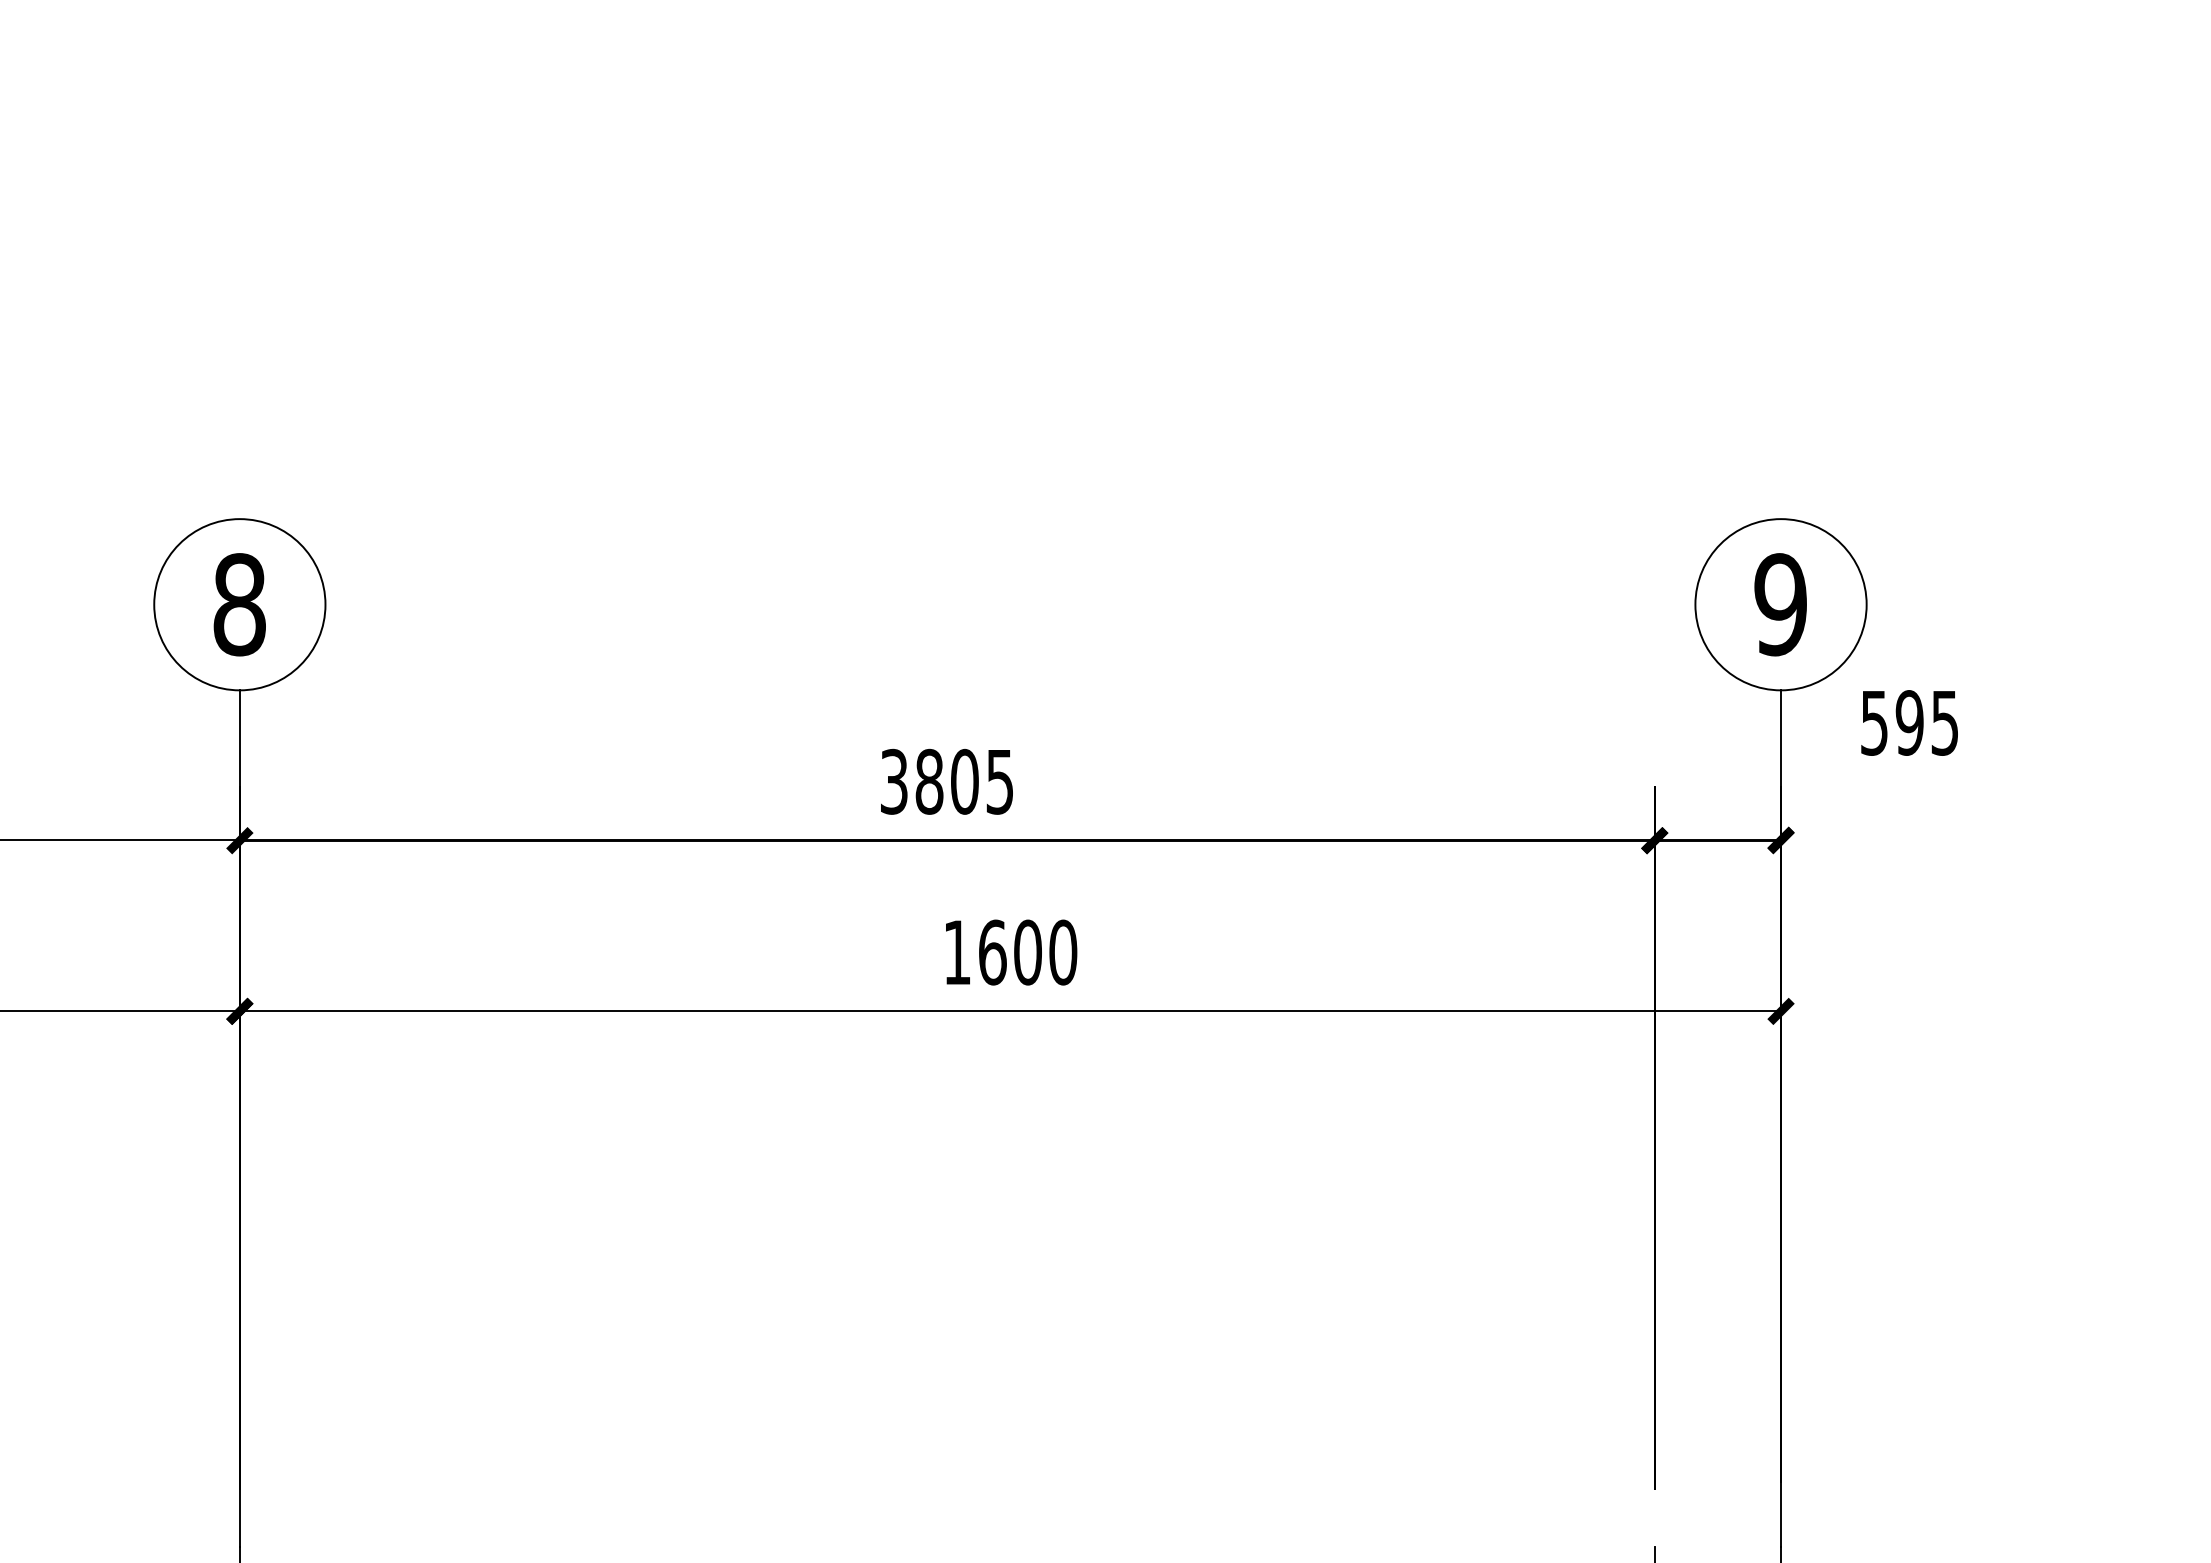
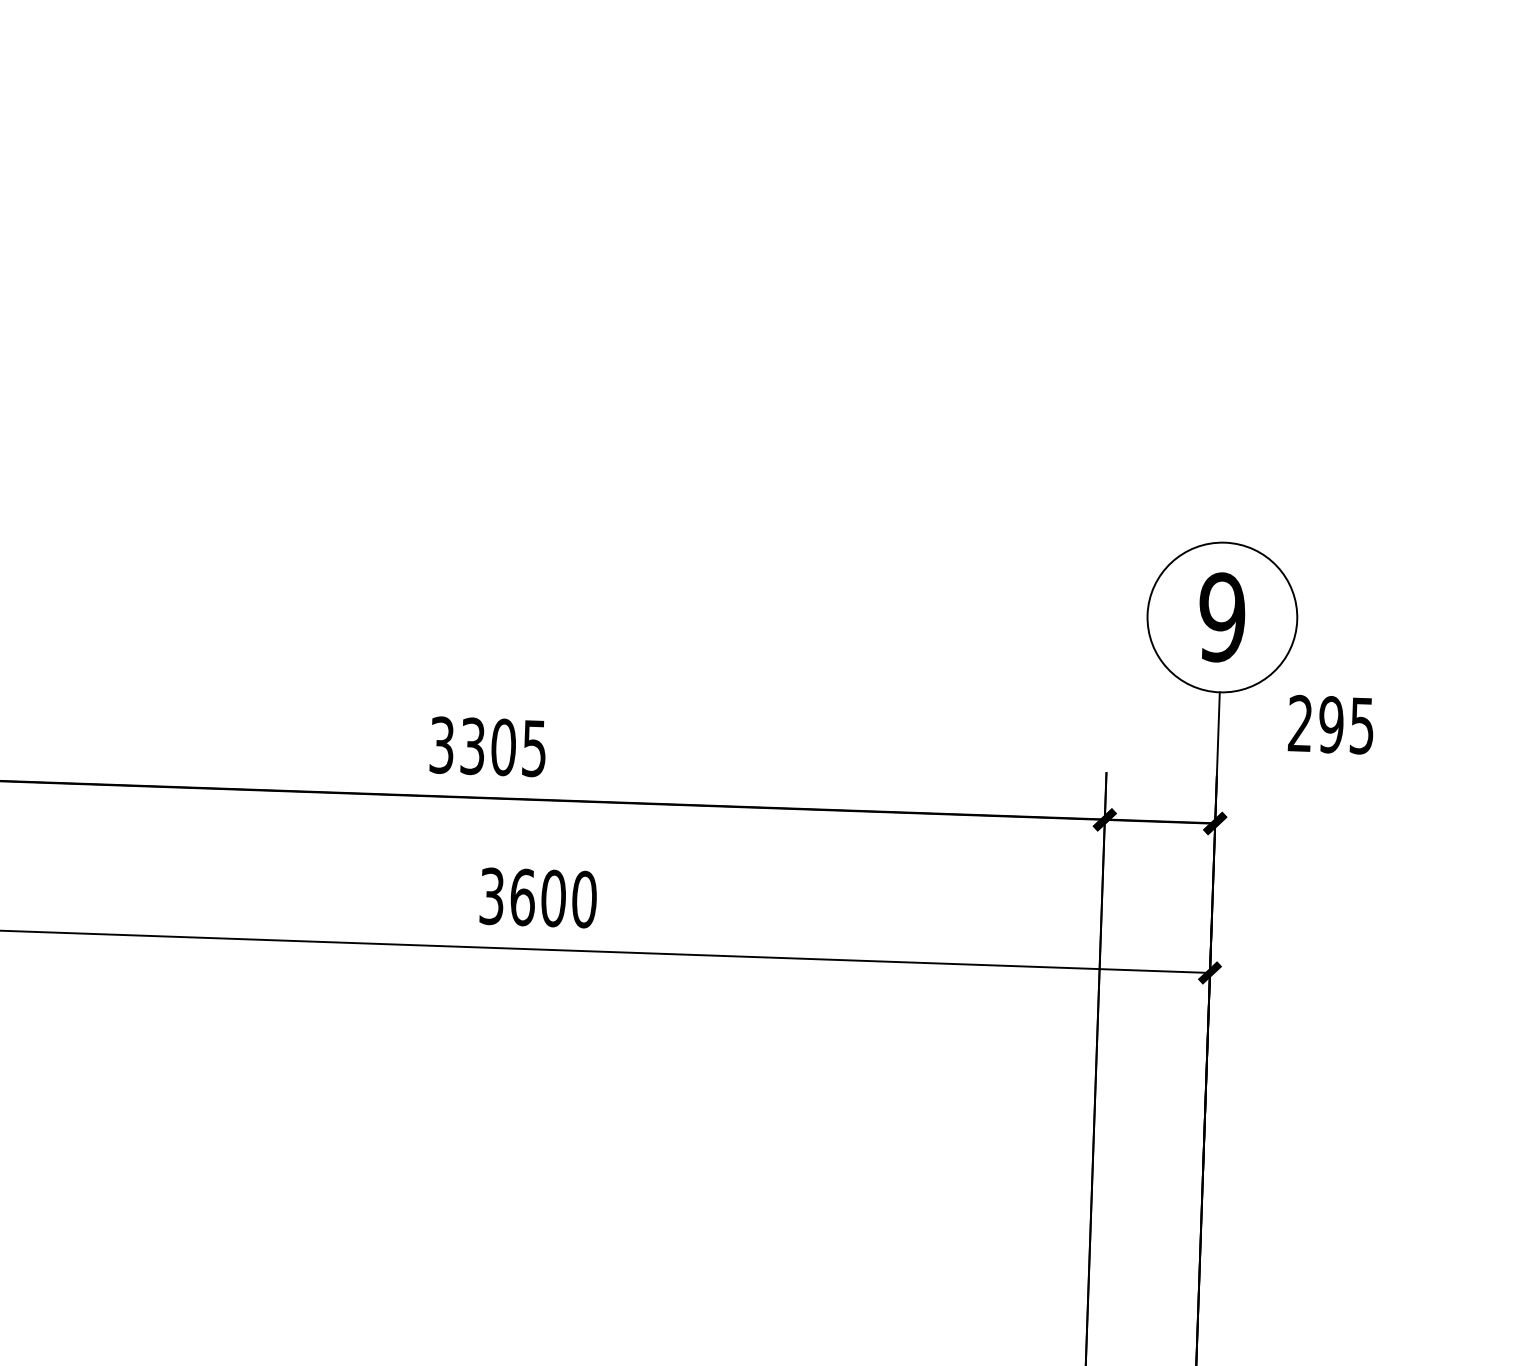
text: (1874, 722) -> (1300, 723), 595 -> 295
text: (929, 781) -> (472, 746), 3805 -> 3305
text: (957, 952) -> (492, 896), 1600 -> 3600

